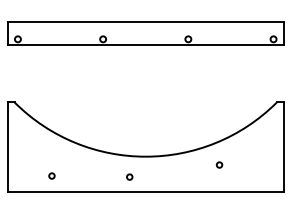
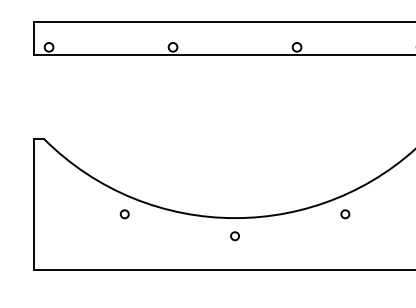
circle: (219, 164) -> (345, 213), moved
circle: (51, 175) -> (124, 213), moved
circle: (129, 176) -> (234, 235), moved

